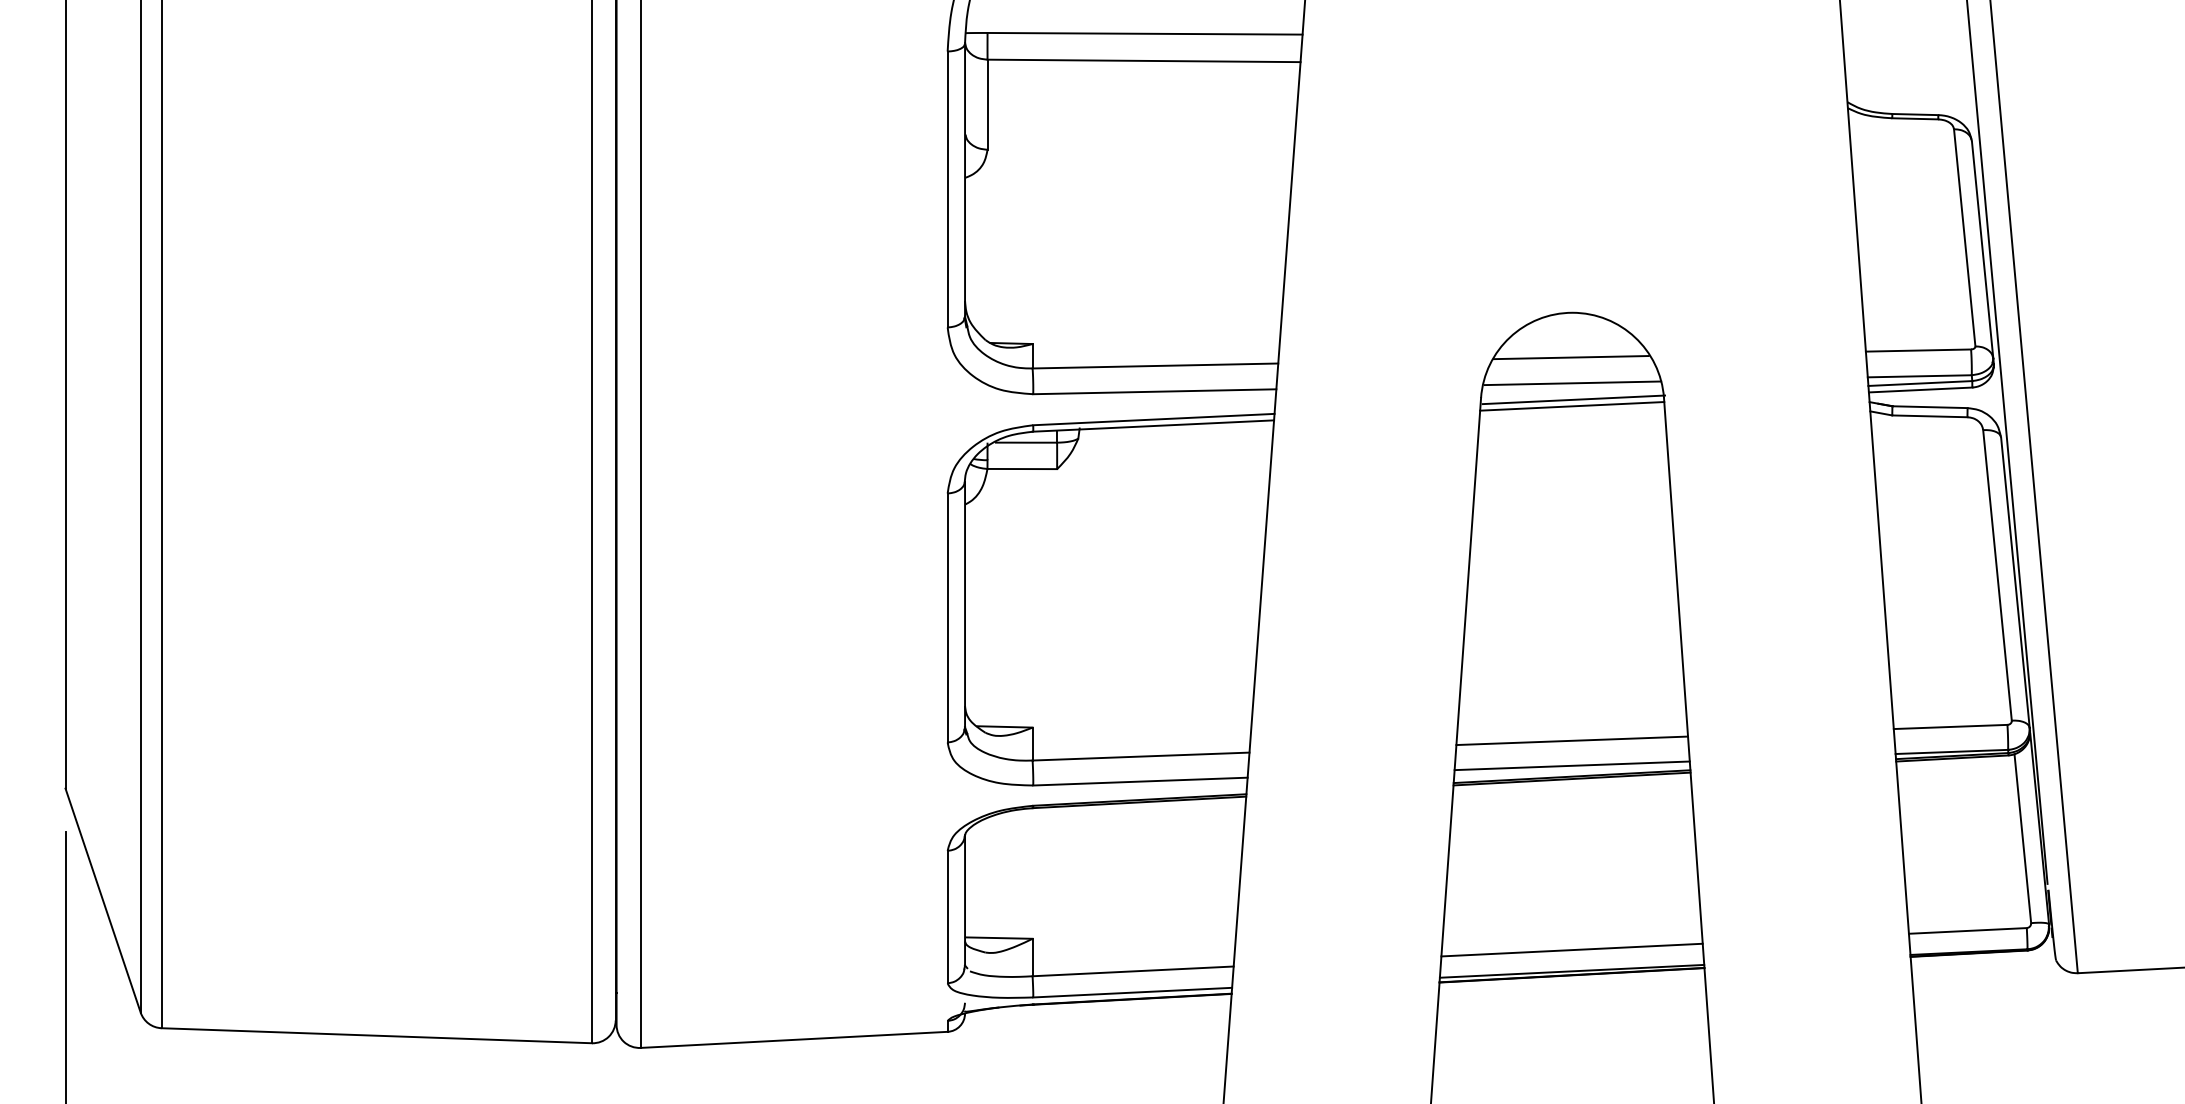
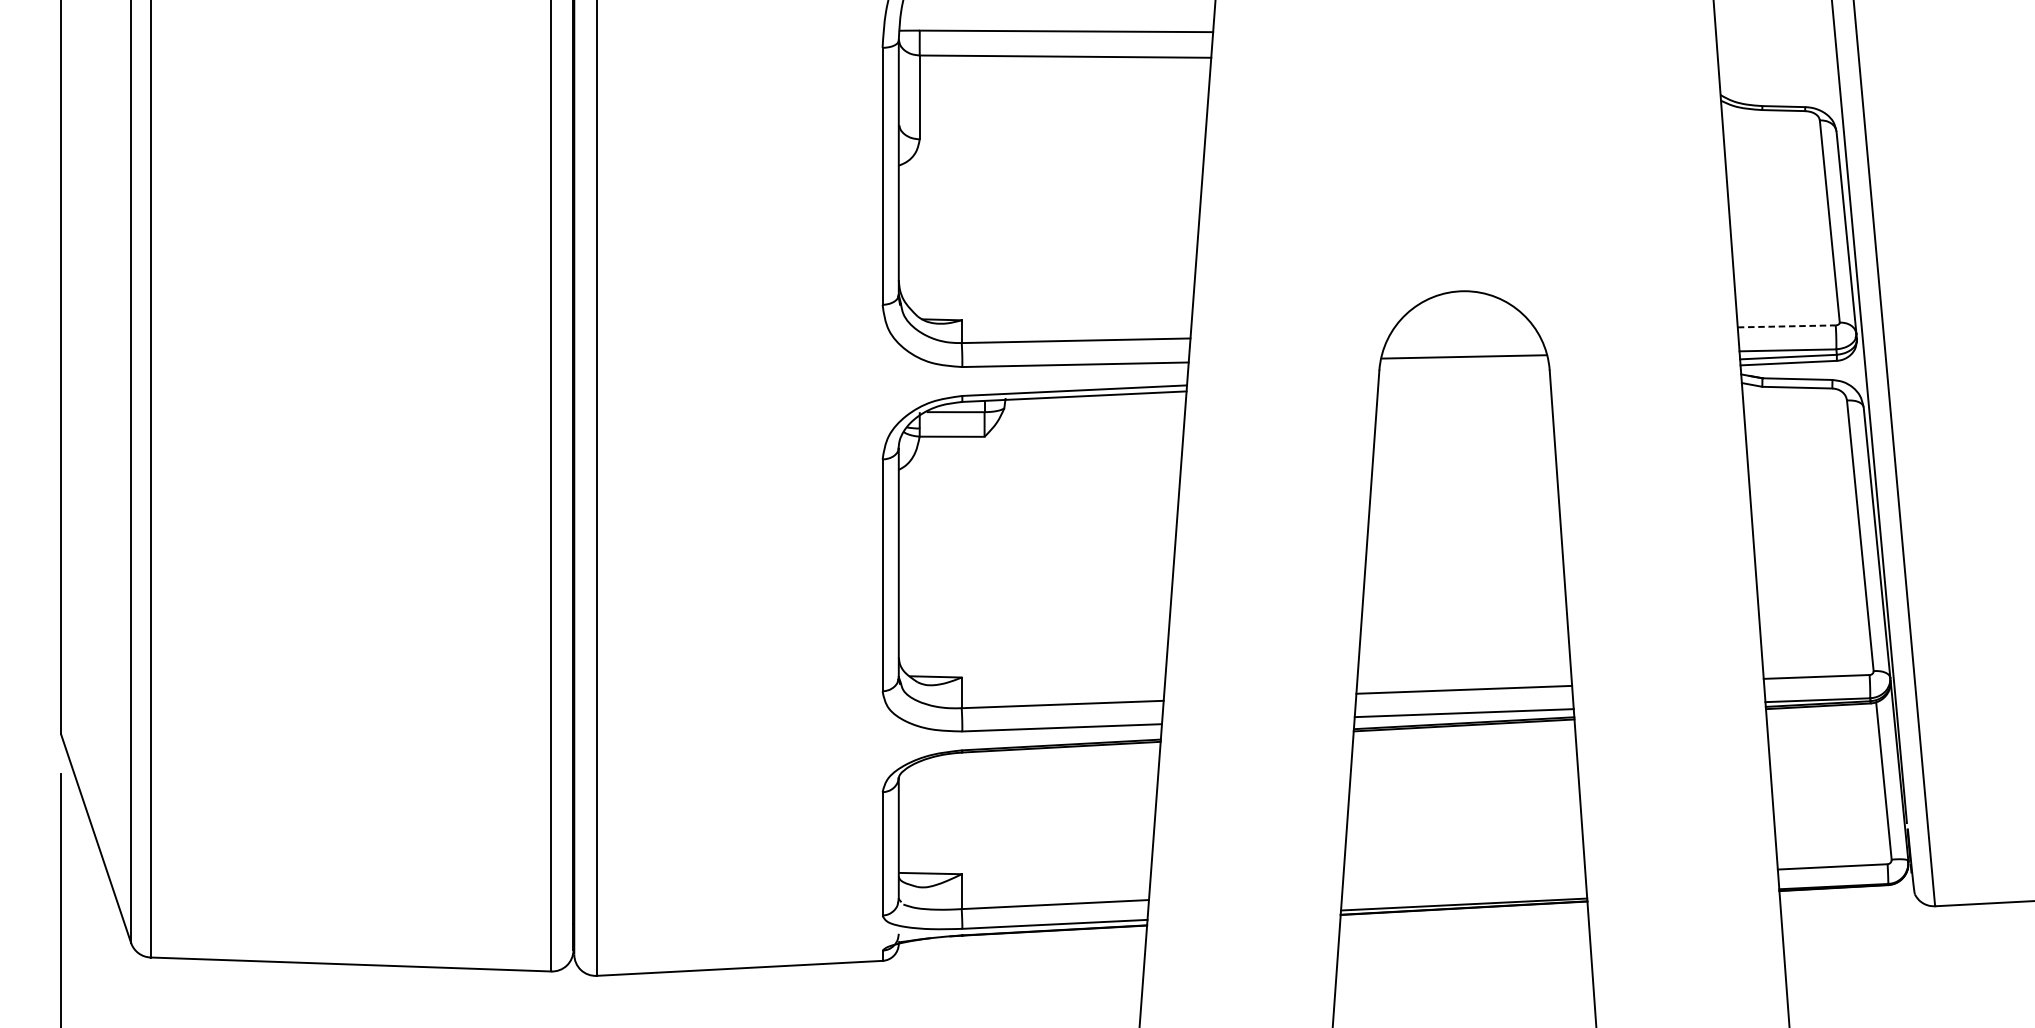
line: (1918, 350) -> (1786, 326), solid -> dashed
line: (1570, 357) -> (1462, 332), removed
line: (1573, 399) -> (1465, 371), removed
line: (1572, 406) -> (1464, 378), removed
line: (1571, 949) -> (1463, 884), removed

